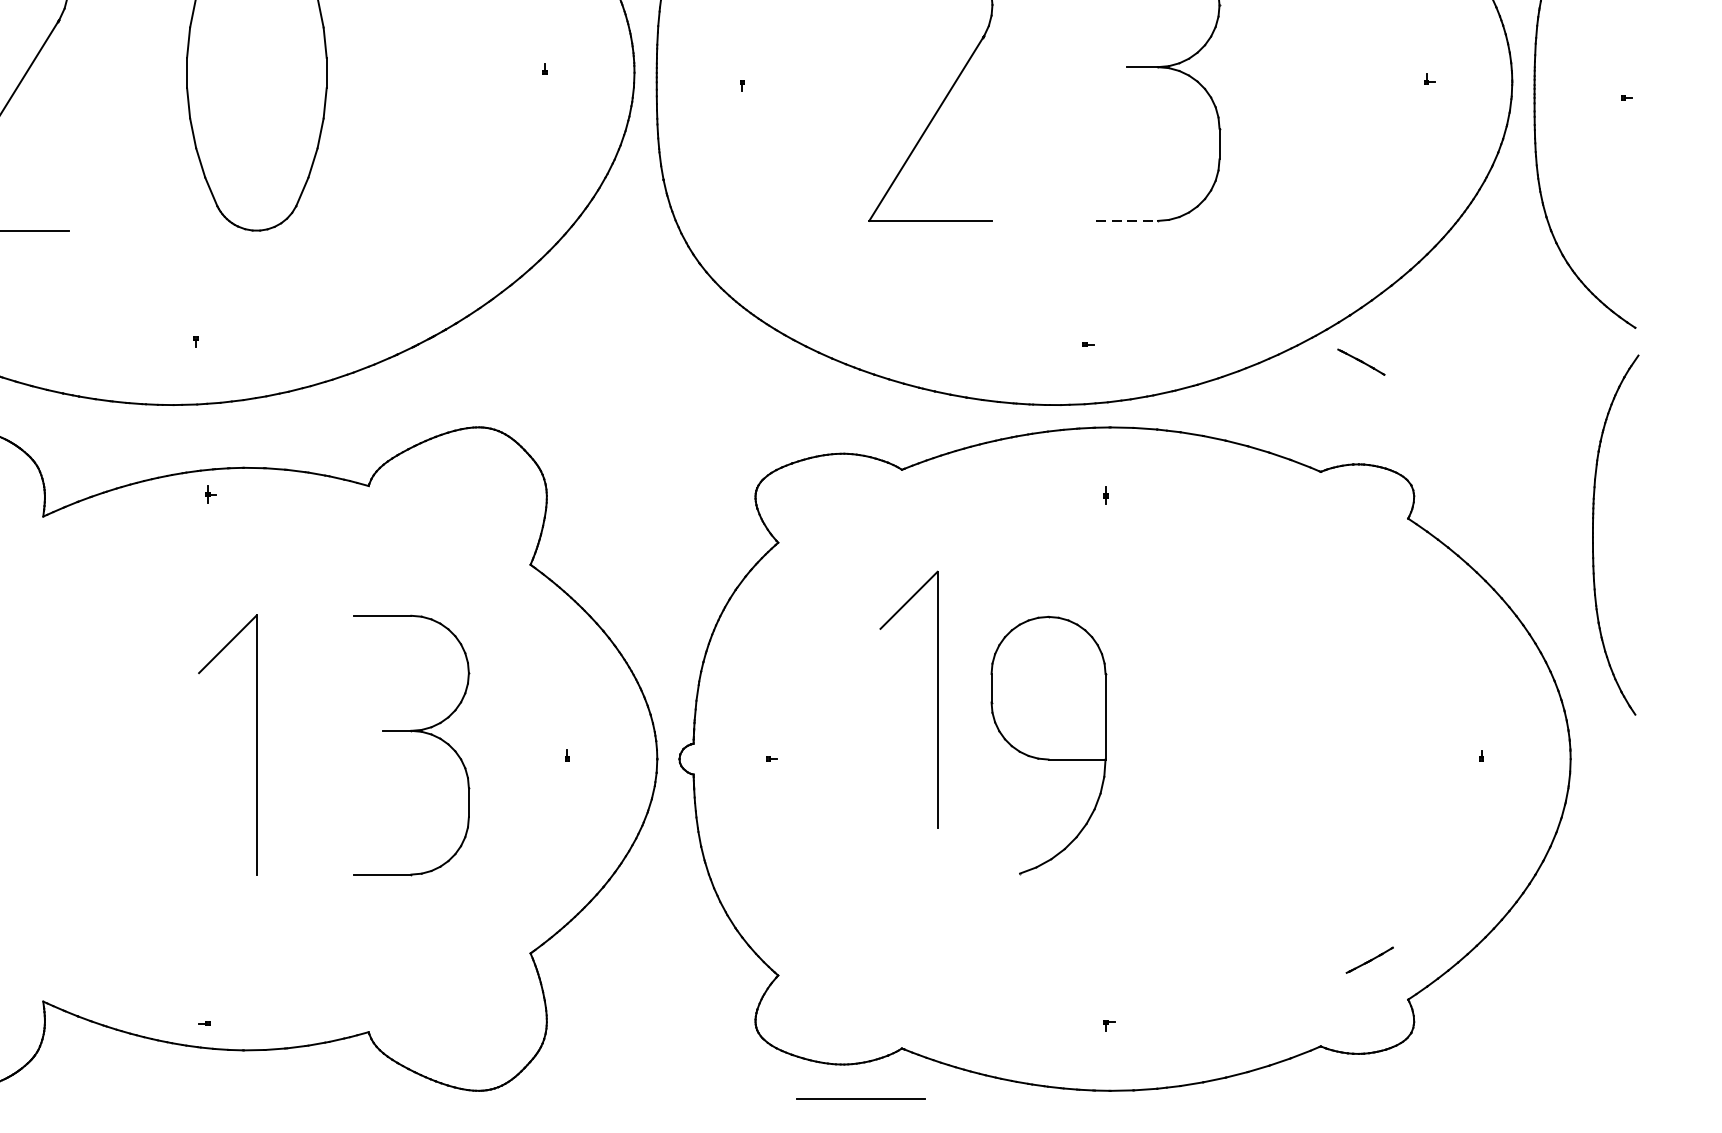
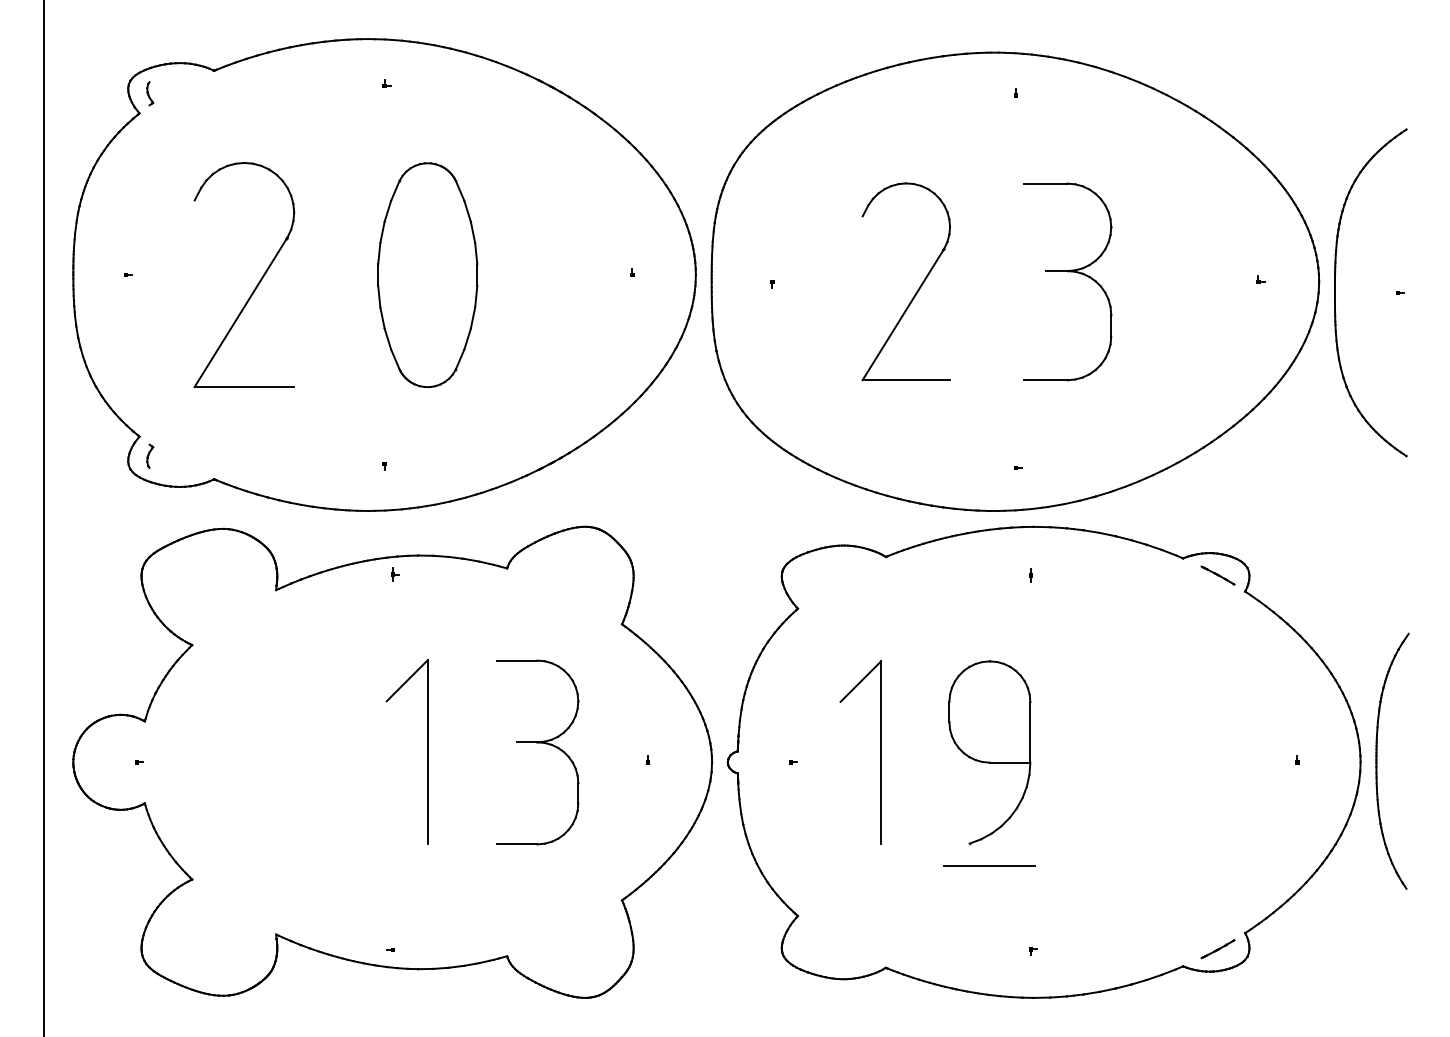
line: (1126, 221) -> (1045, 380), dashed -> solid
line: (1360, 362) -> (1217, 575), moved
part: (1594, 533) -> (1377, 760), moved
part: (936, 700) -> (880, 752), moved
line: (1369, 960) -> (1217, 949), moved
line: (860, 1097) -> (989, 865), moved

